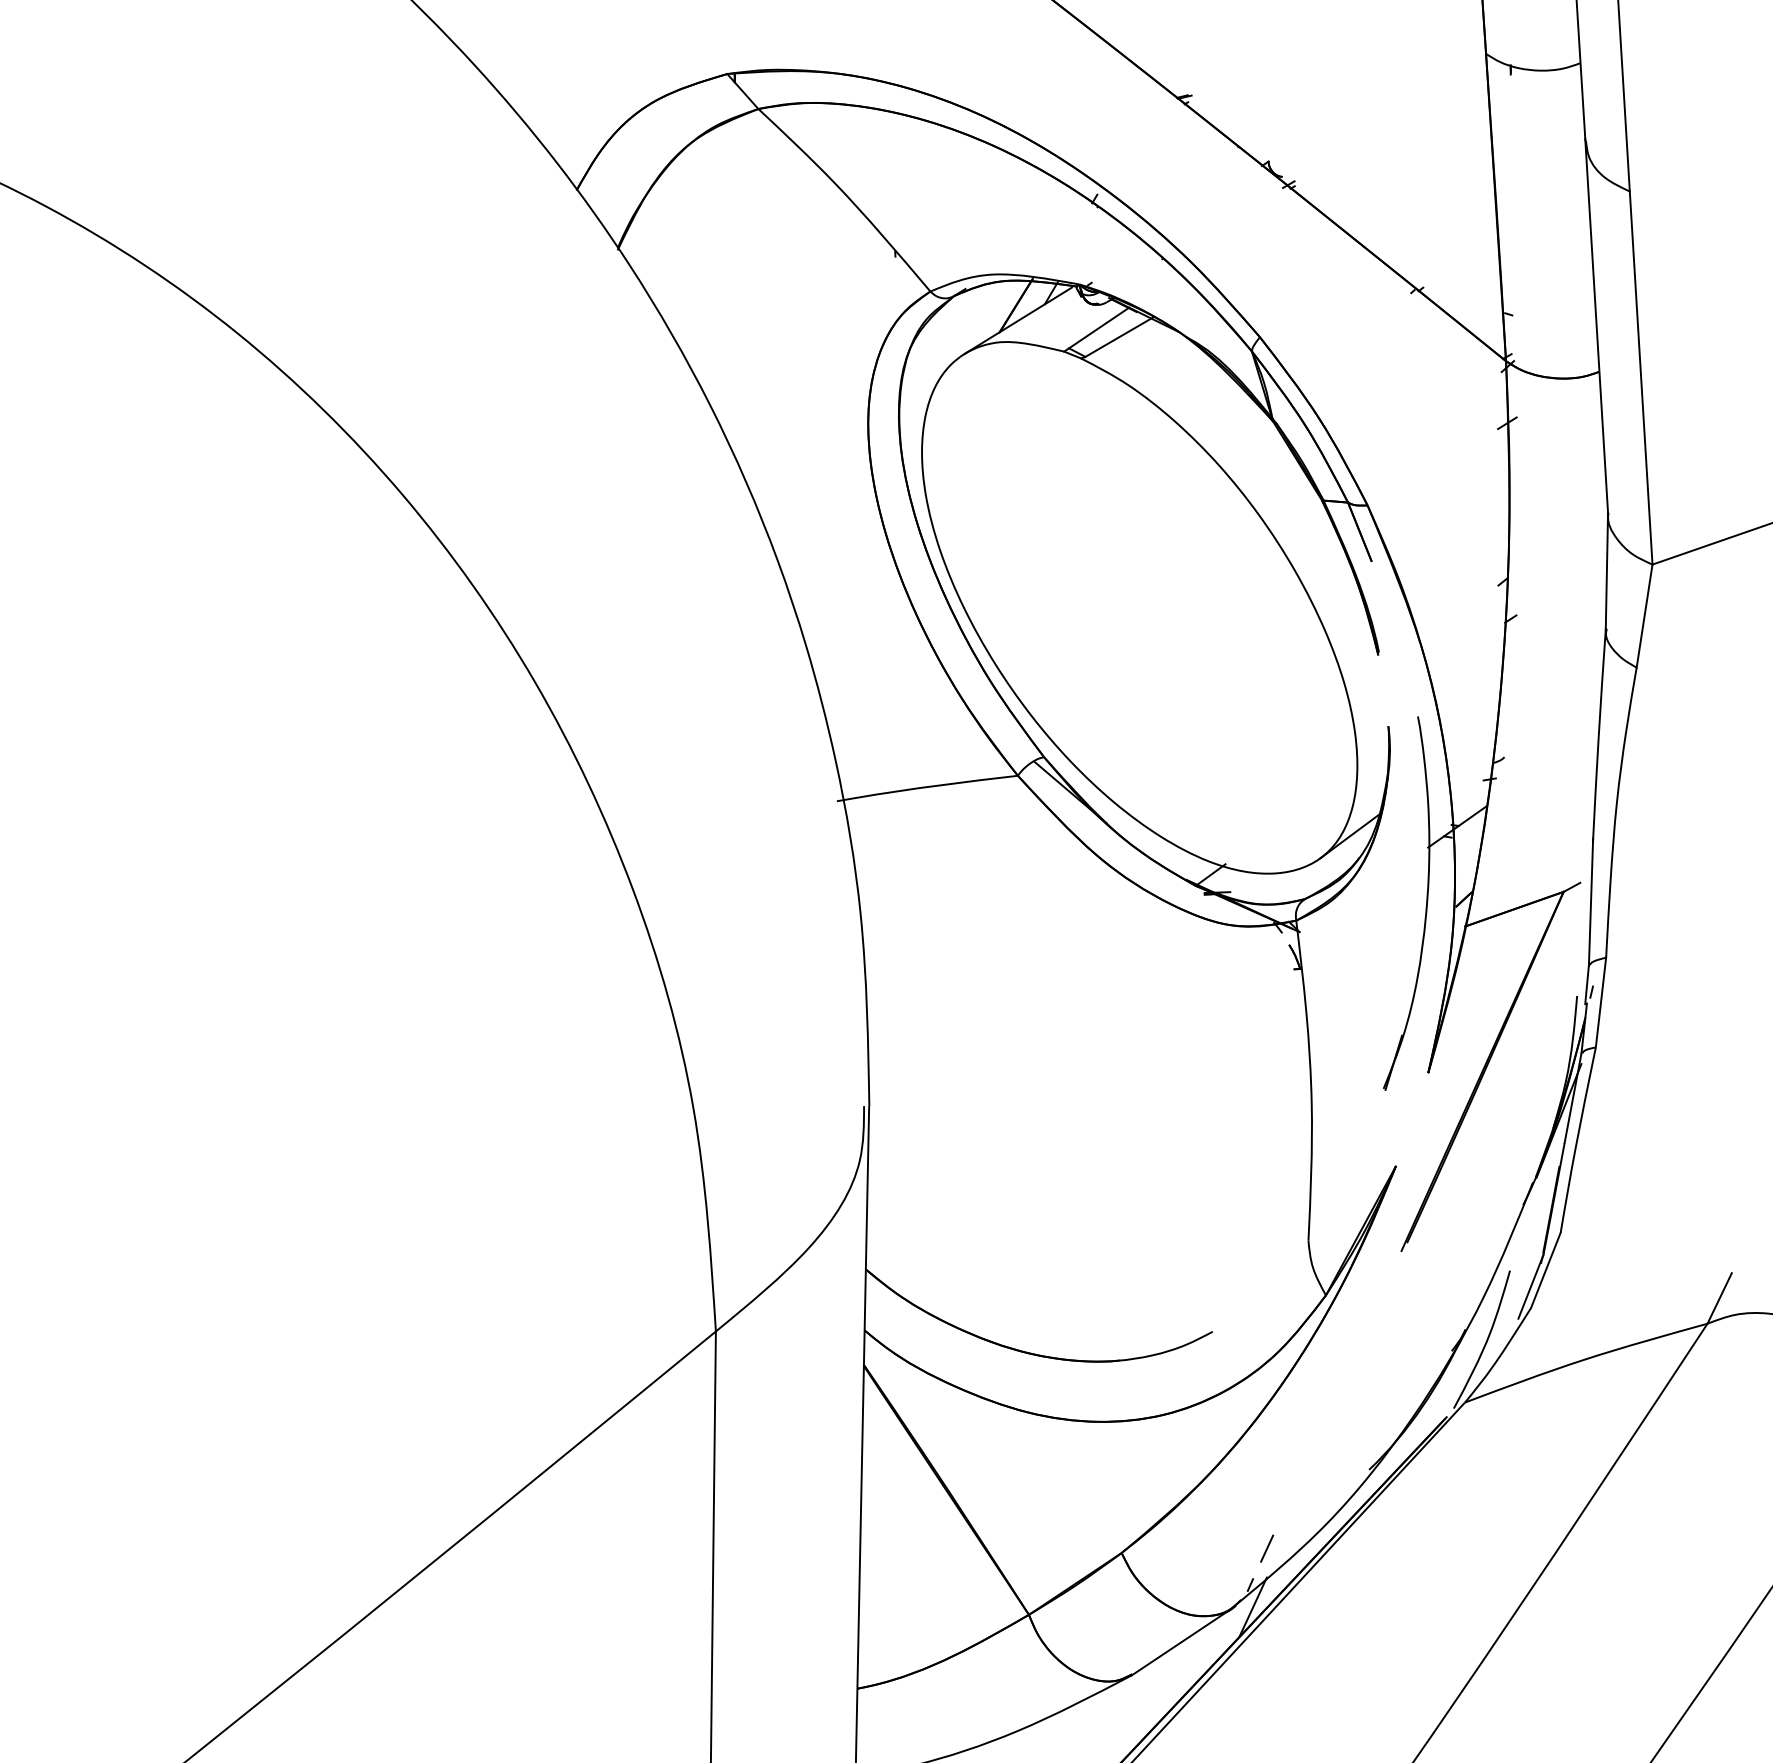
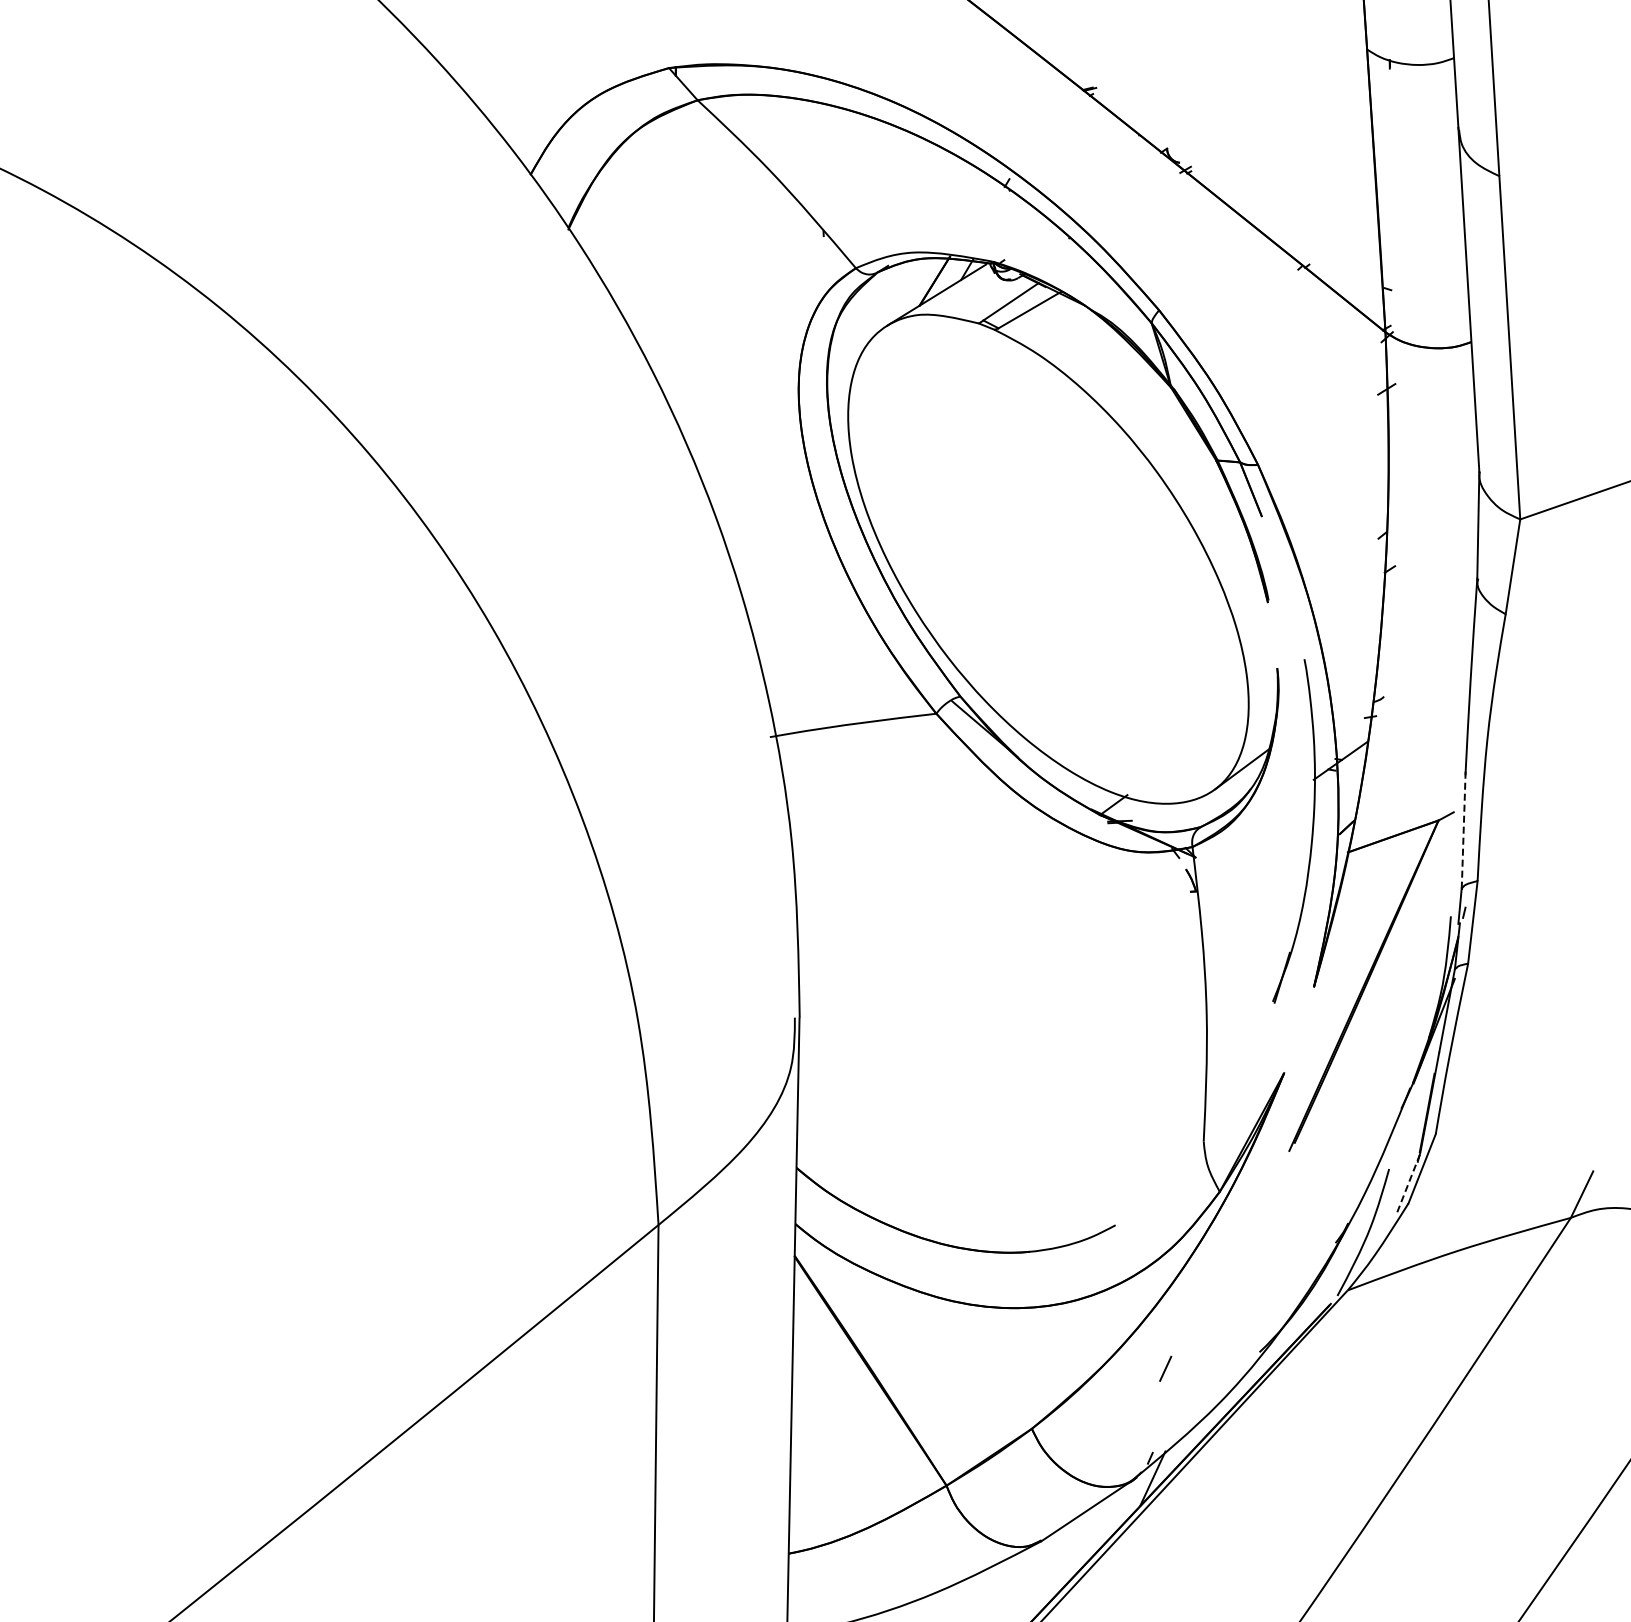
line: (1590, 902) -> (1463, 830), solid -> dashed
line: (1531, 1286) -> (1408, 1183), solid -> dashed
line: (1266, 1548) -> (1165, 1368), moved

